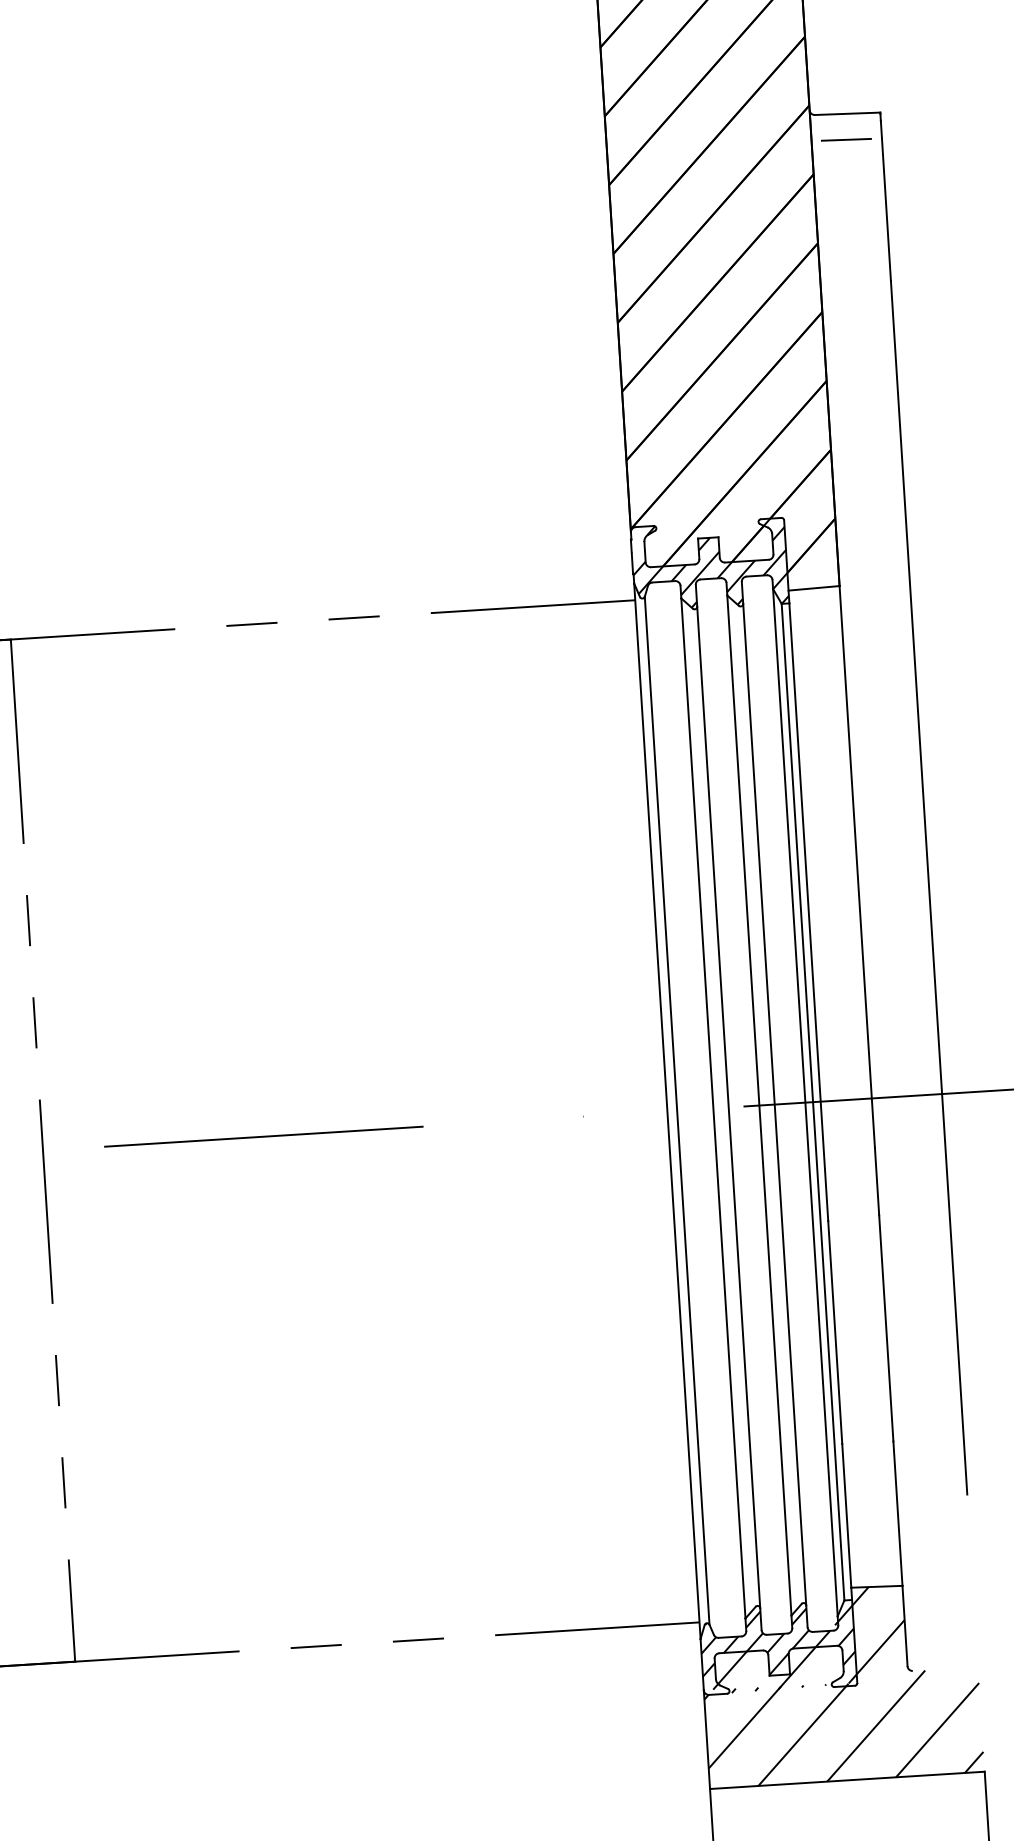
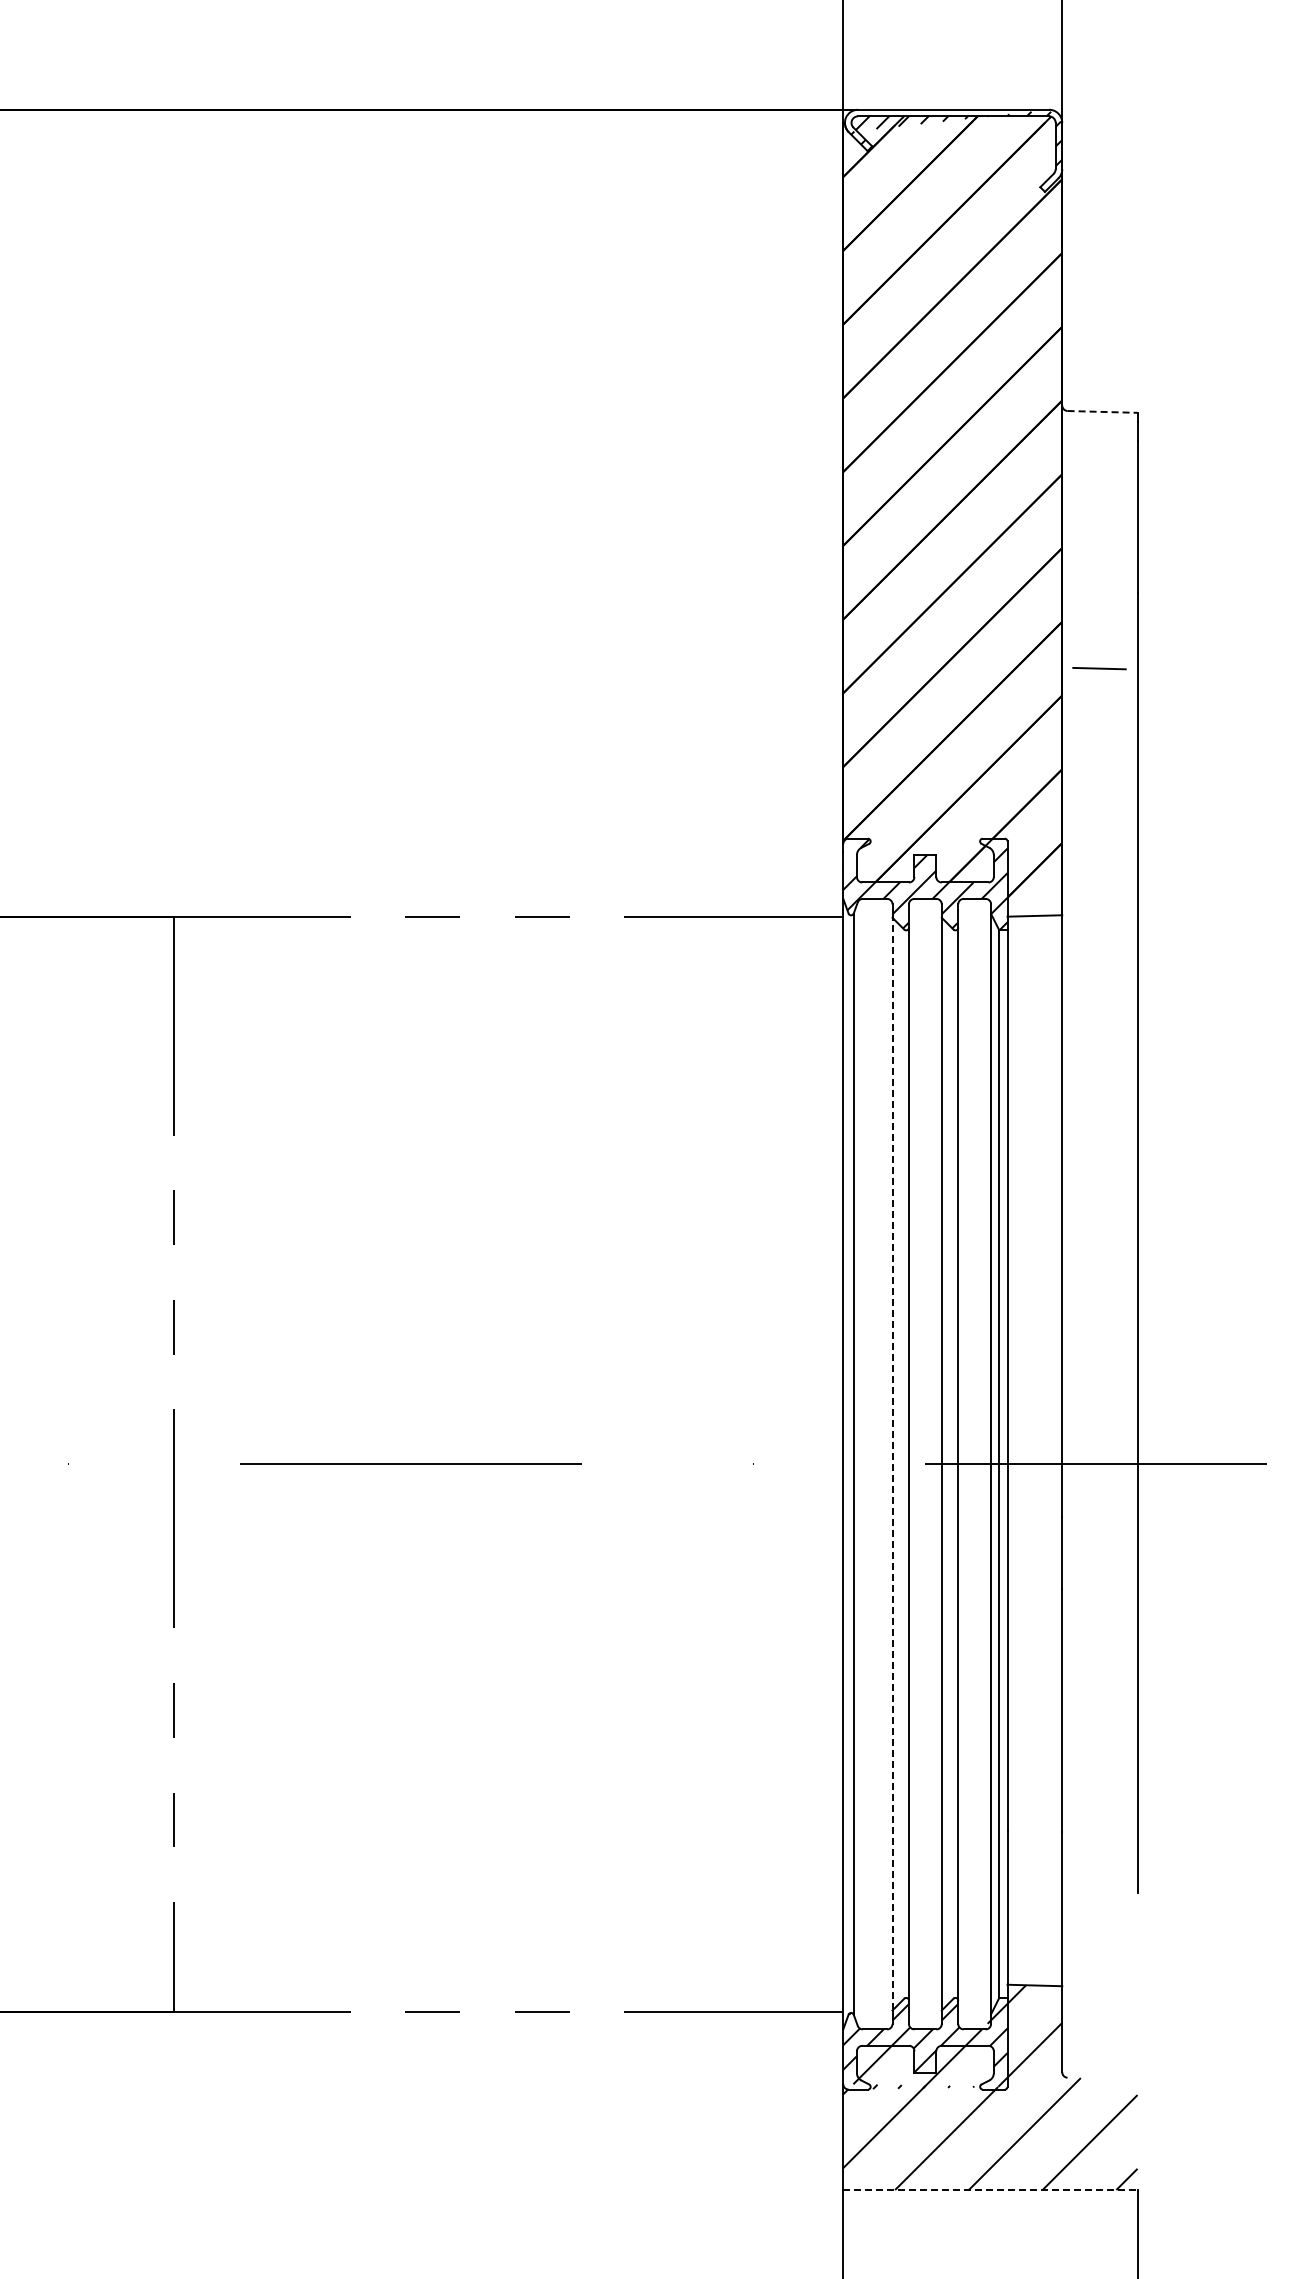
line: (847, 113) -> (1102, 411), solid -> dashed
line: (846, 139) -> (1099, 668), moved
line: (713, 1107) -> (892, 1463), solid -> dashed
line: (847, 1780) -> (990, 2190), solid -> dashed

